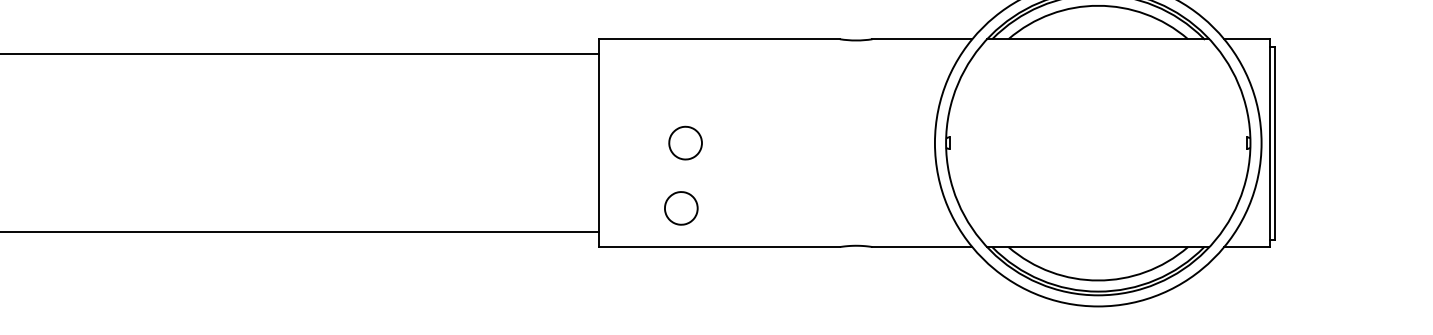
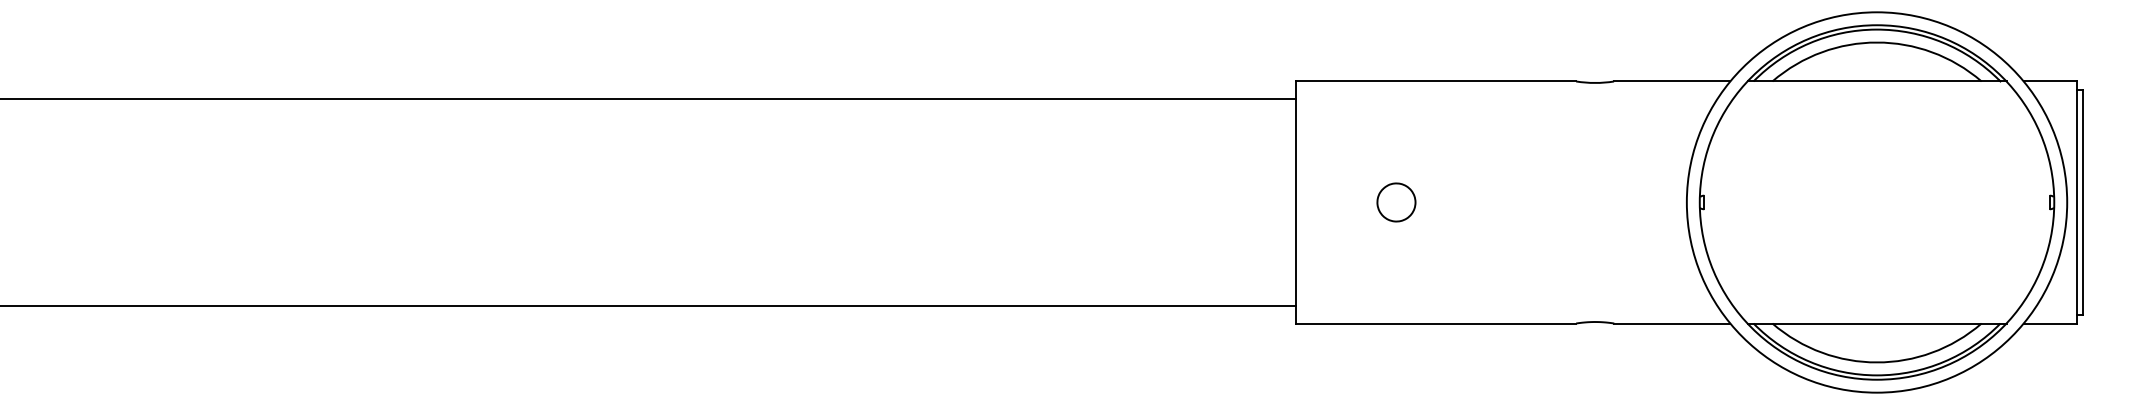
part: (681, 208) -> (1391, 278), removed

